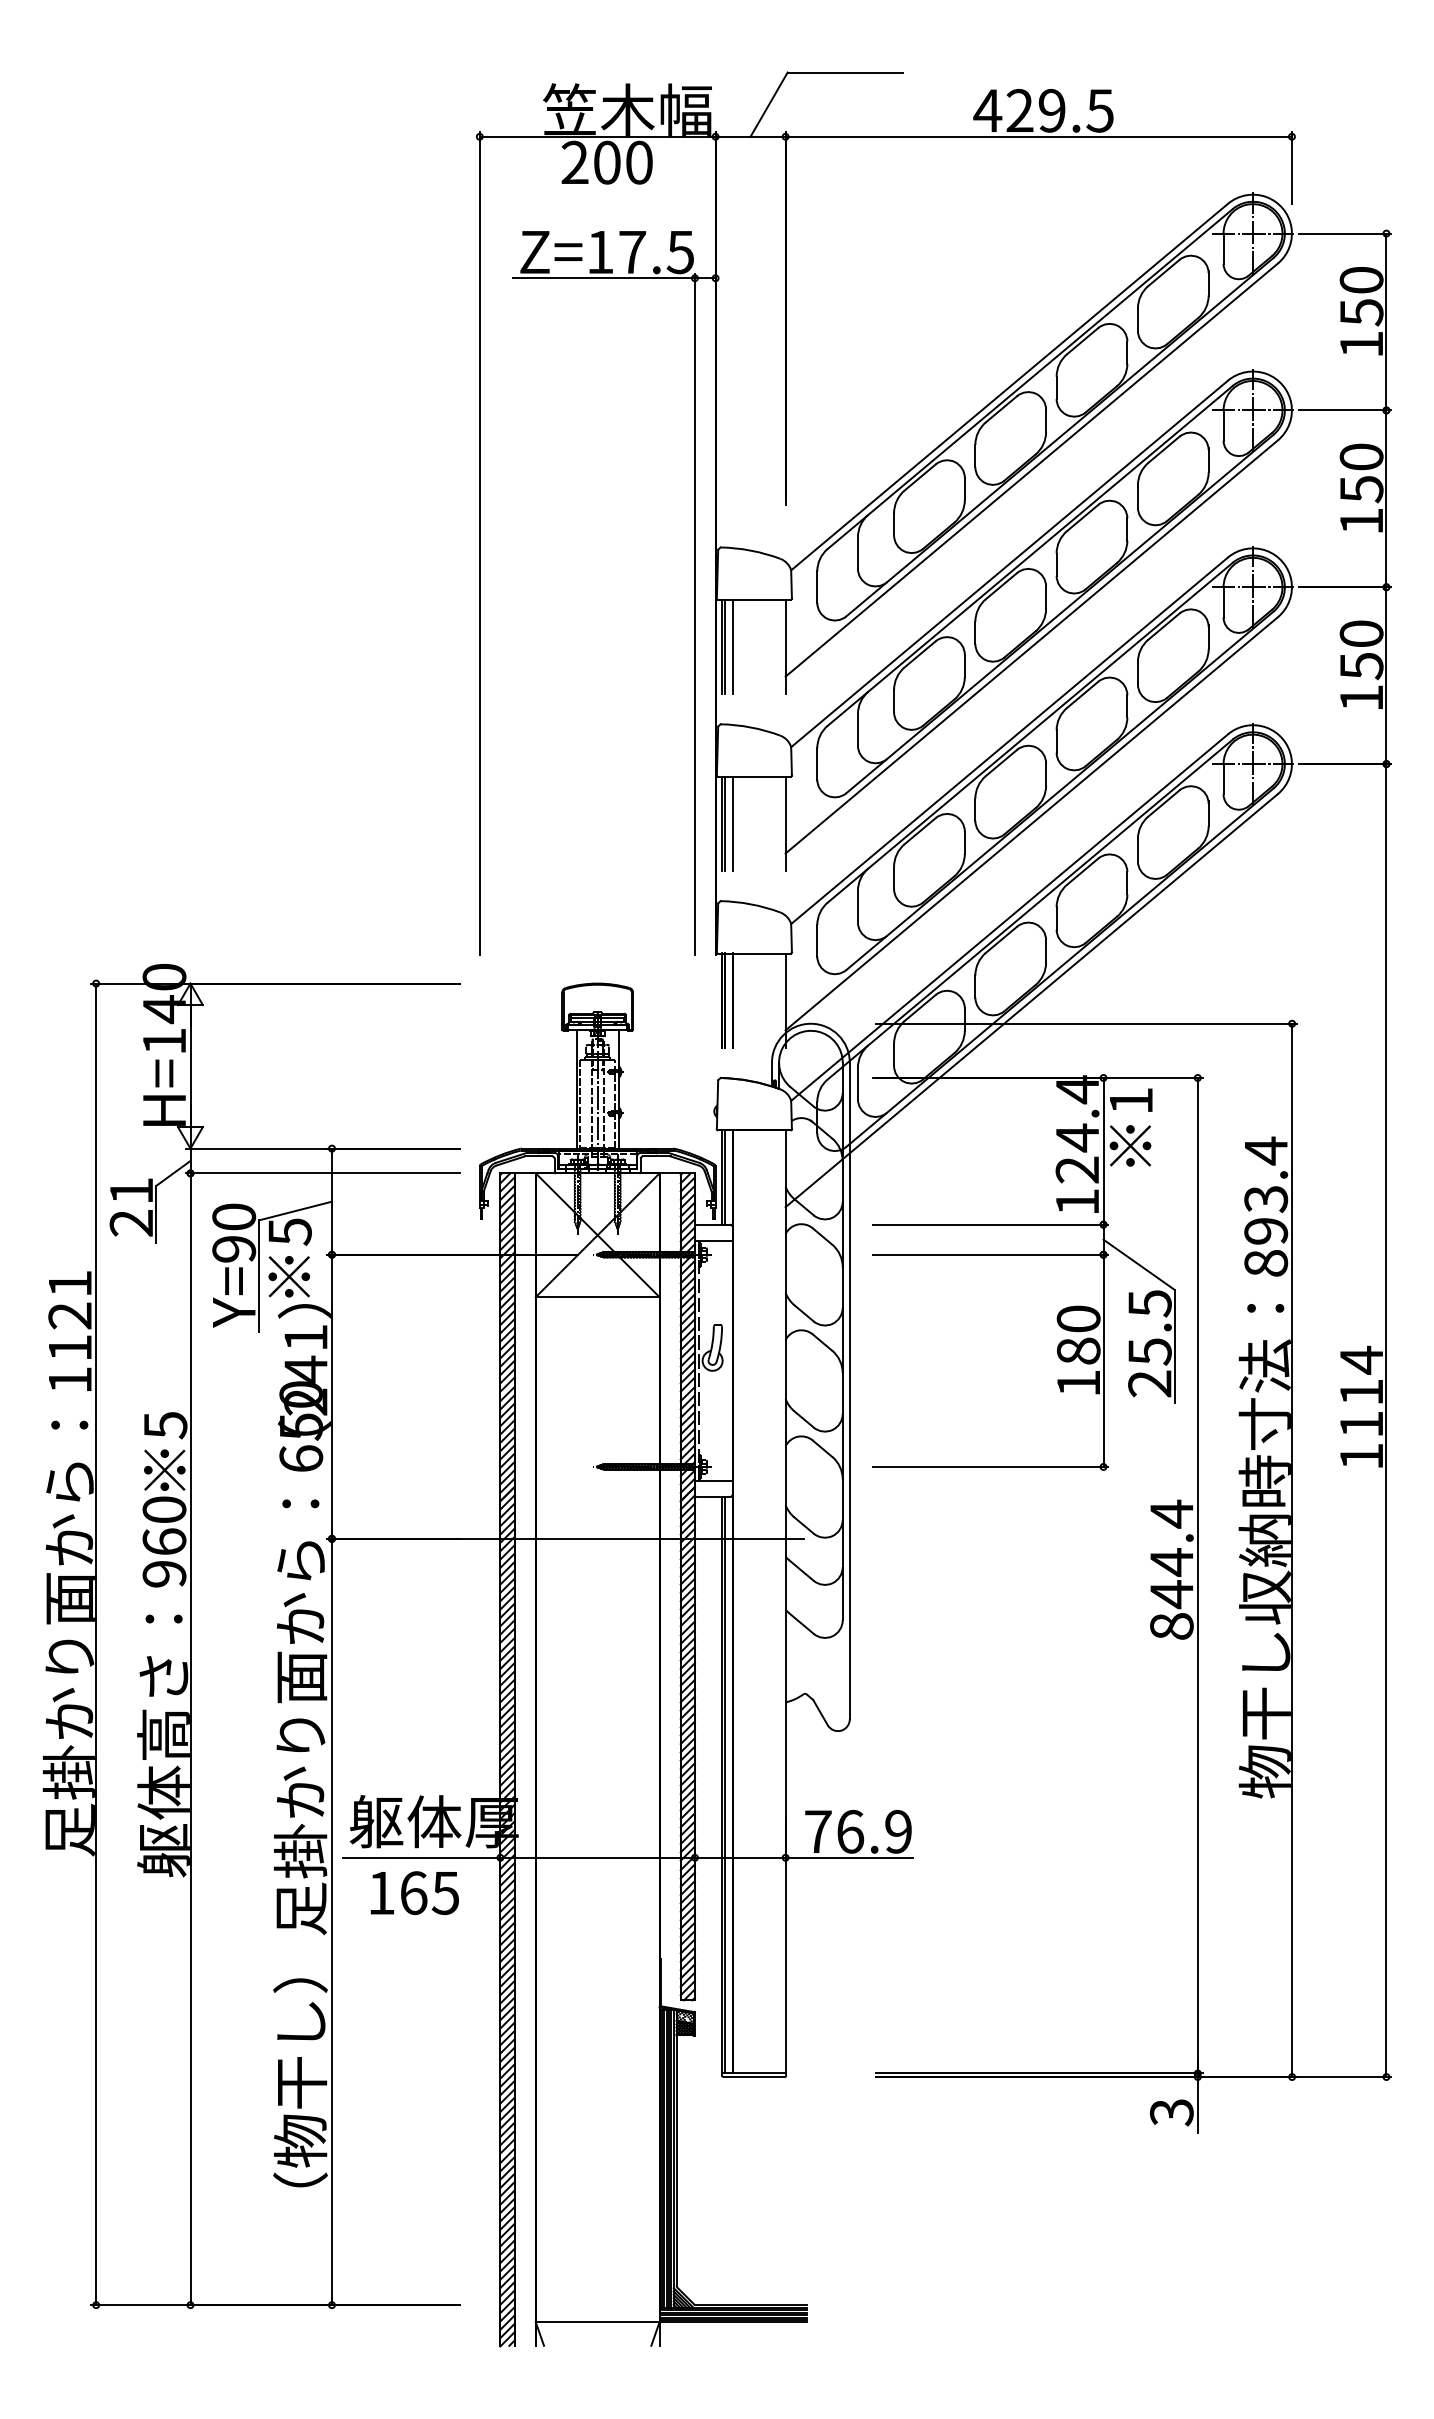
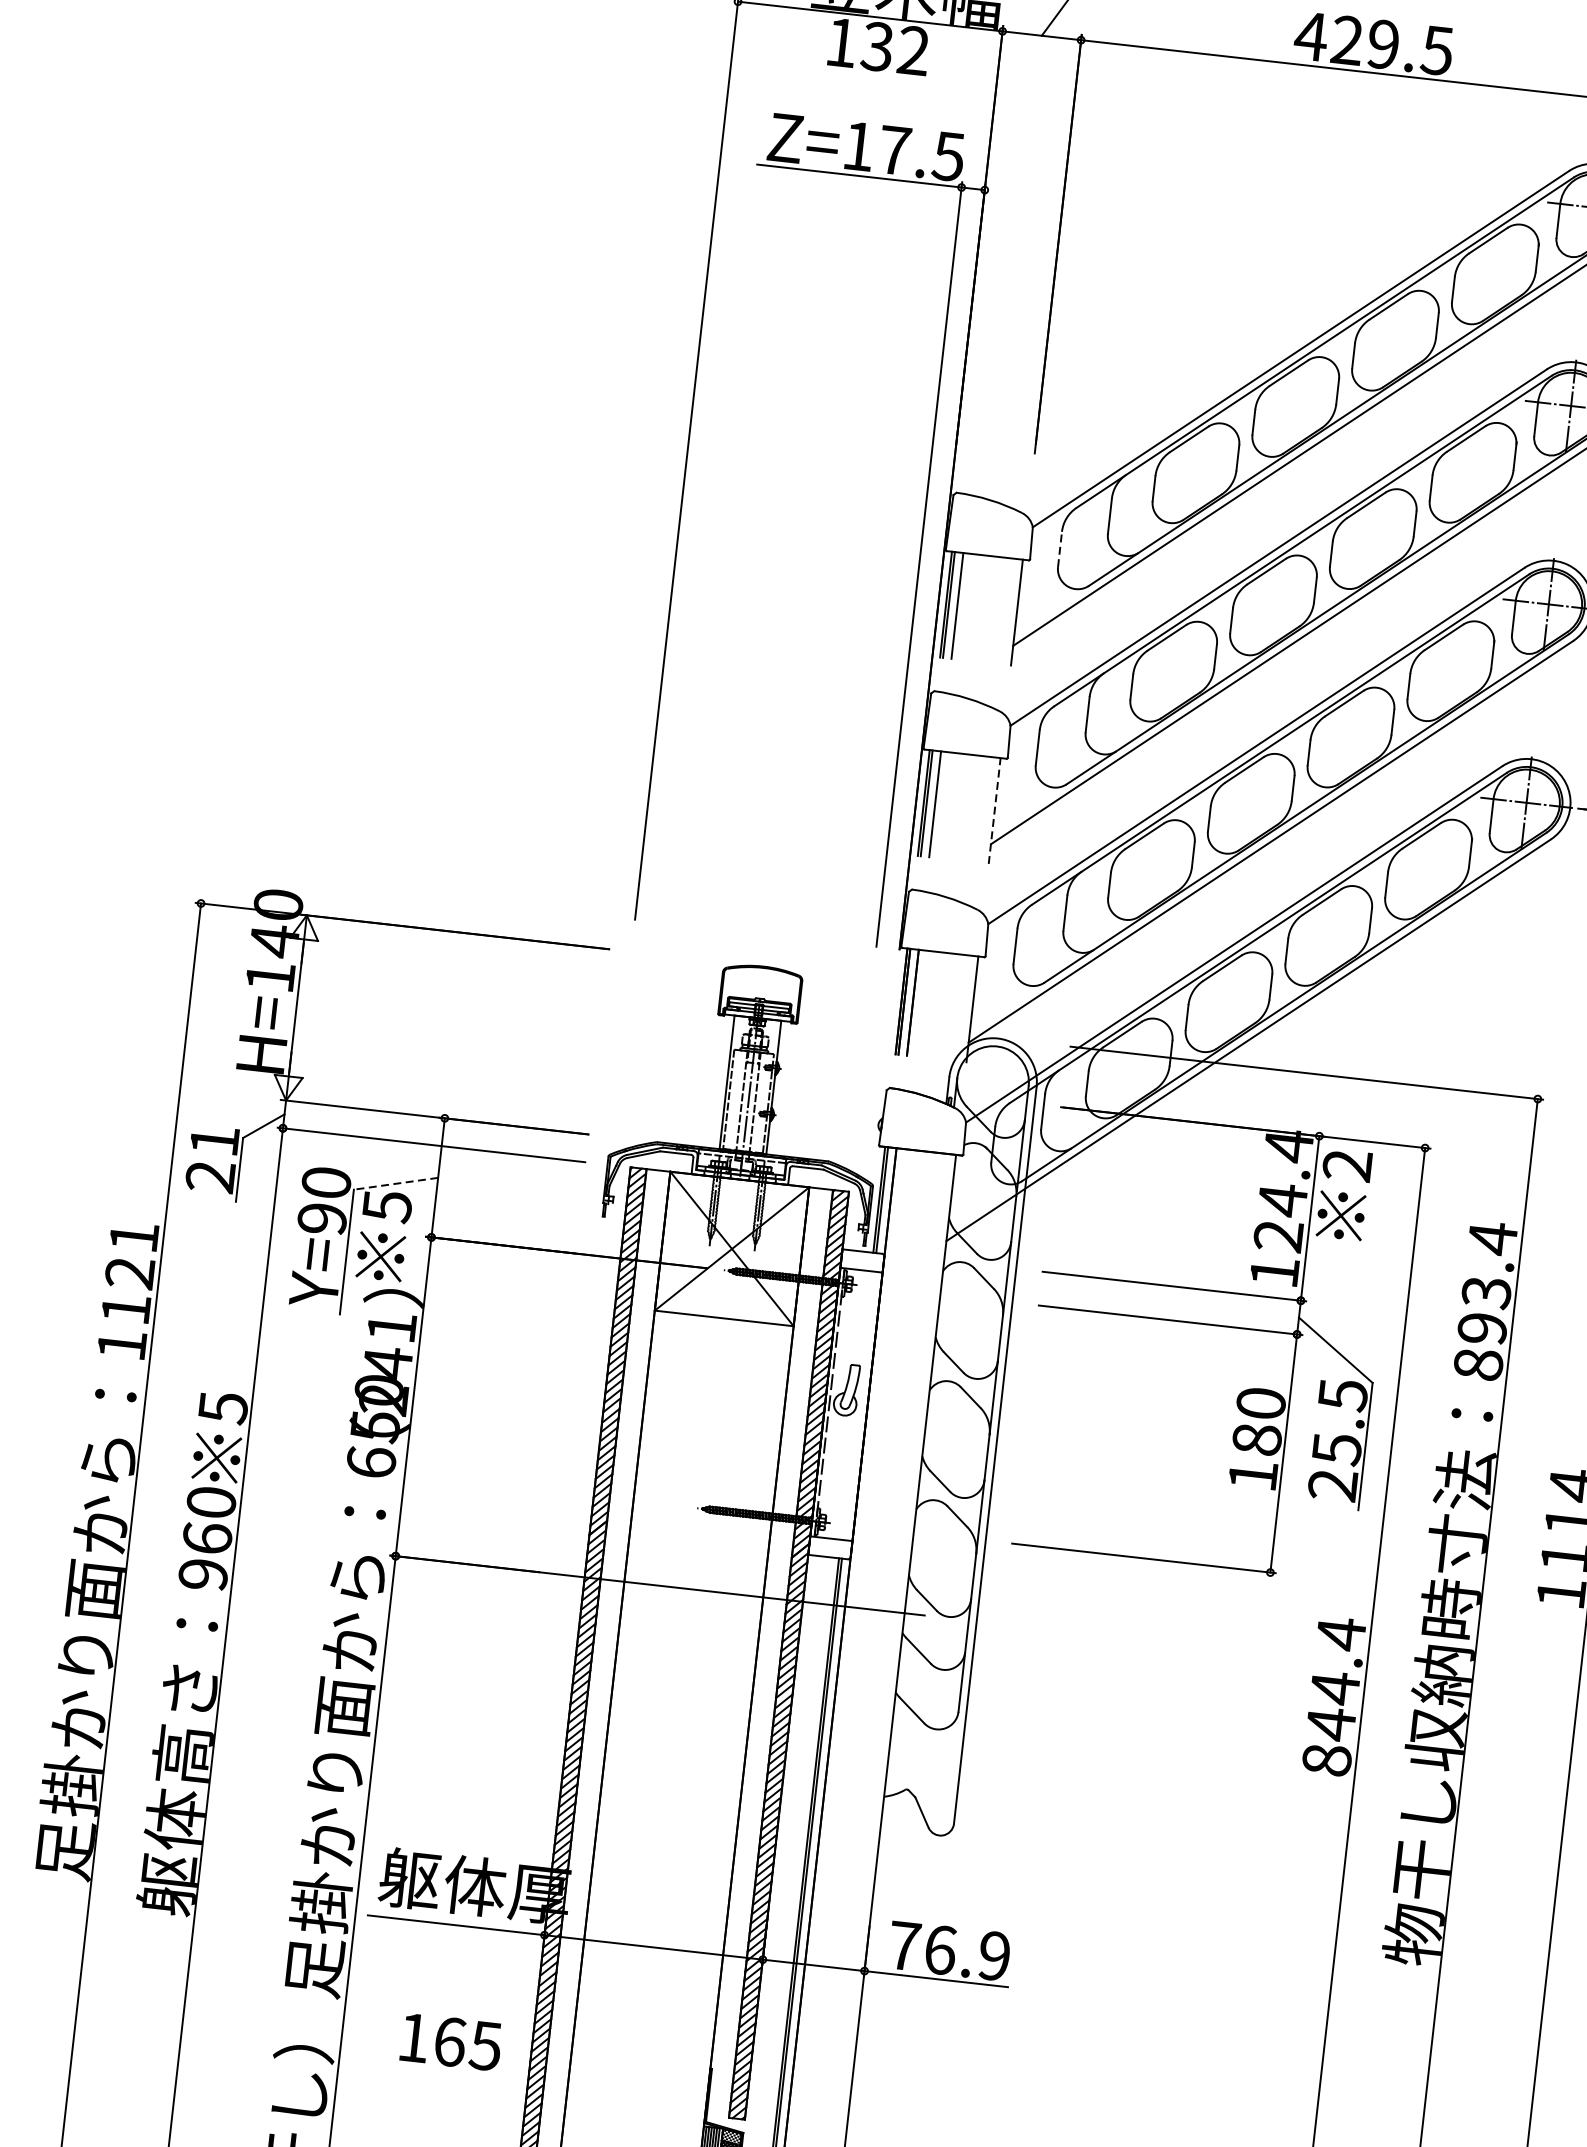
text: (606, 162) -> (876, 46), 200 -> 132
line: (817, 587) -> (1060, 549), solid -> dashed
line: (785, 823) -> (994, 810), solid -> dashed
text: (1130, 1100) -> (1346, 1164), 1 -> 2
line: (295, 1211) -> (395, 1184), solid -> dashed
text: (414, 1893) -> (450, 2042), moved

